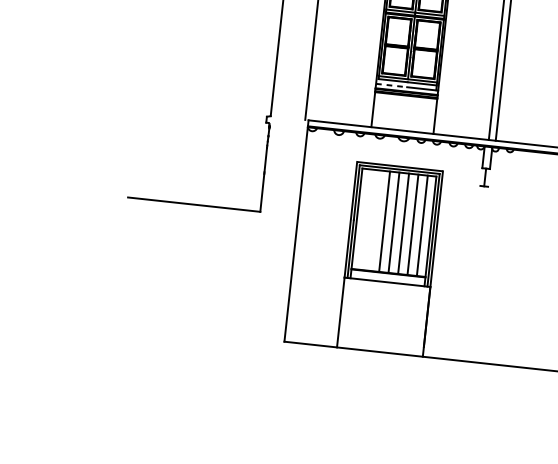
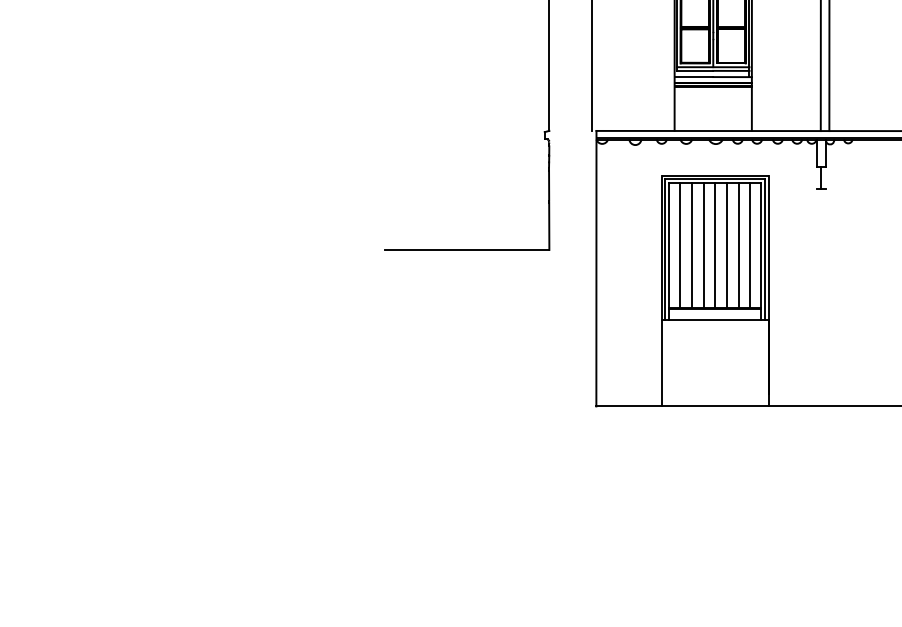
line: (392, 85) -> (694, 77), dashed -> solid
line: (365, 219) -> (679, 245), added
line: (374, 220) -> (691, 245), added

